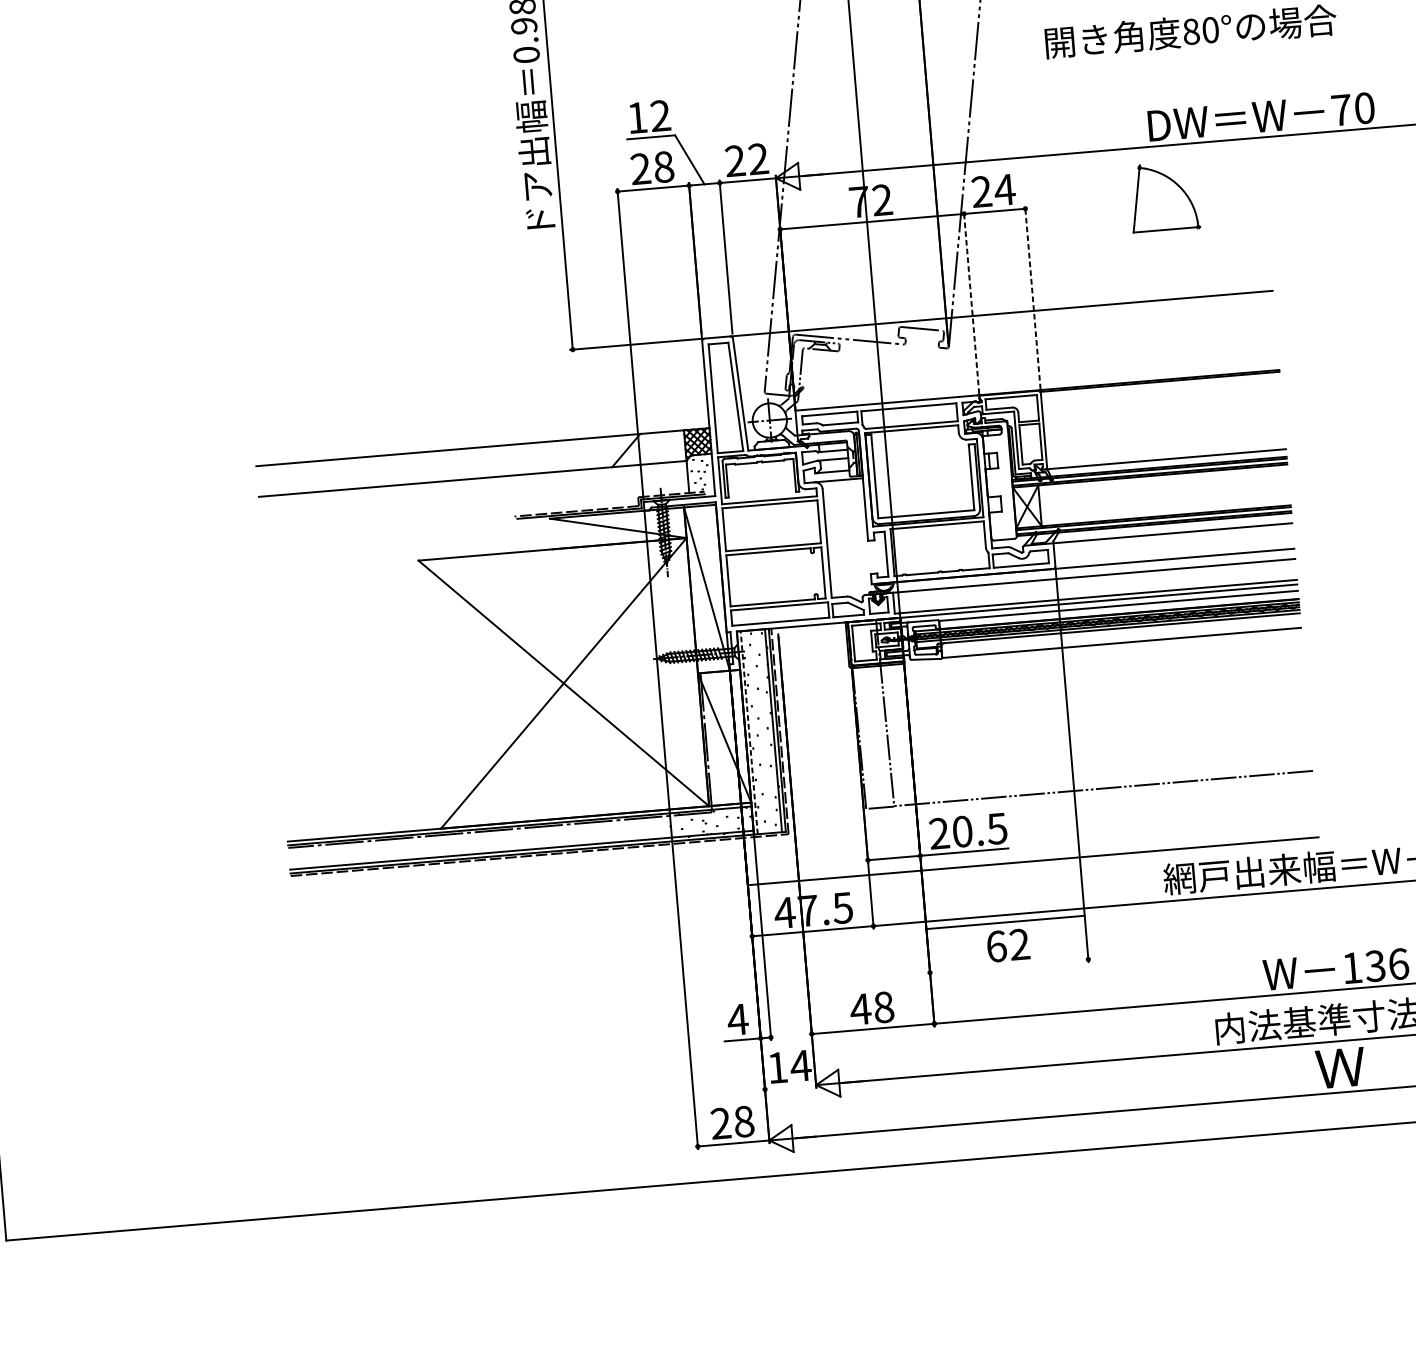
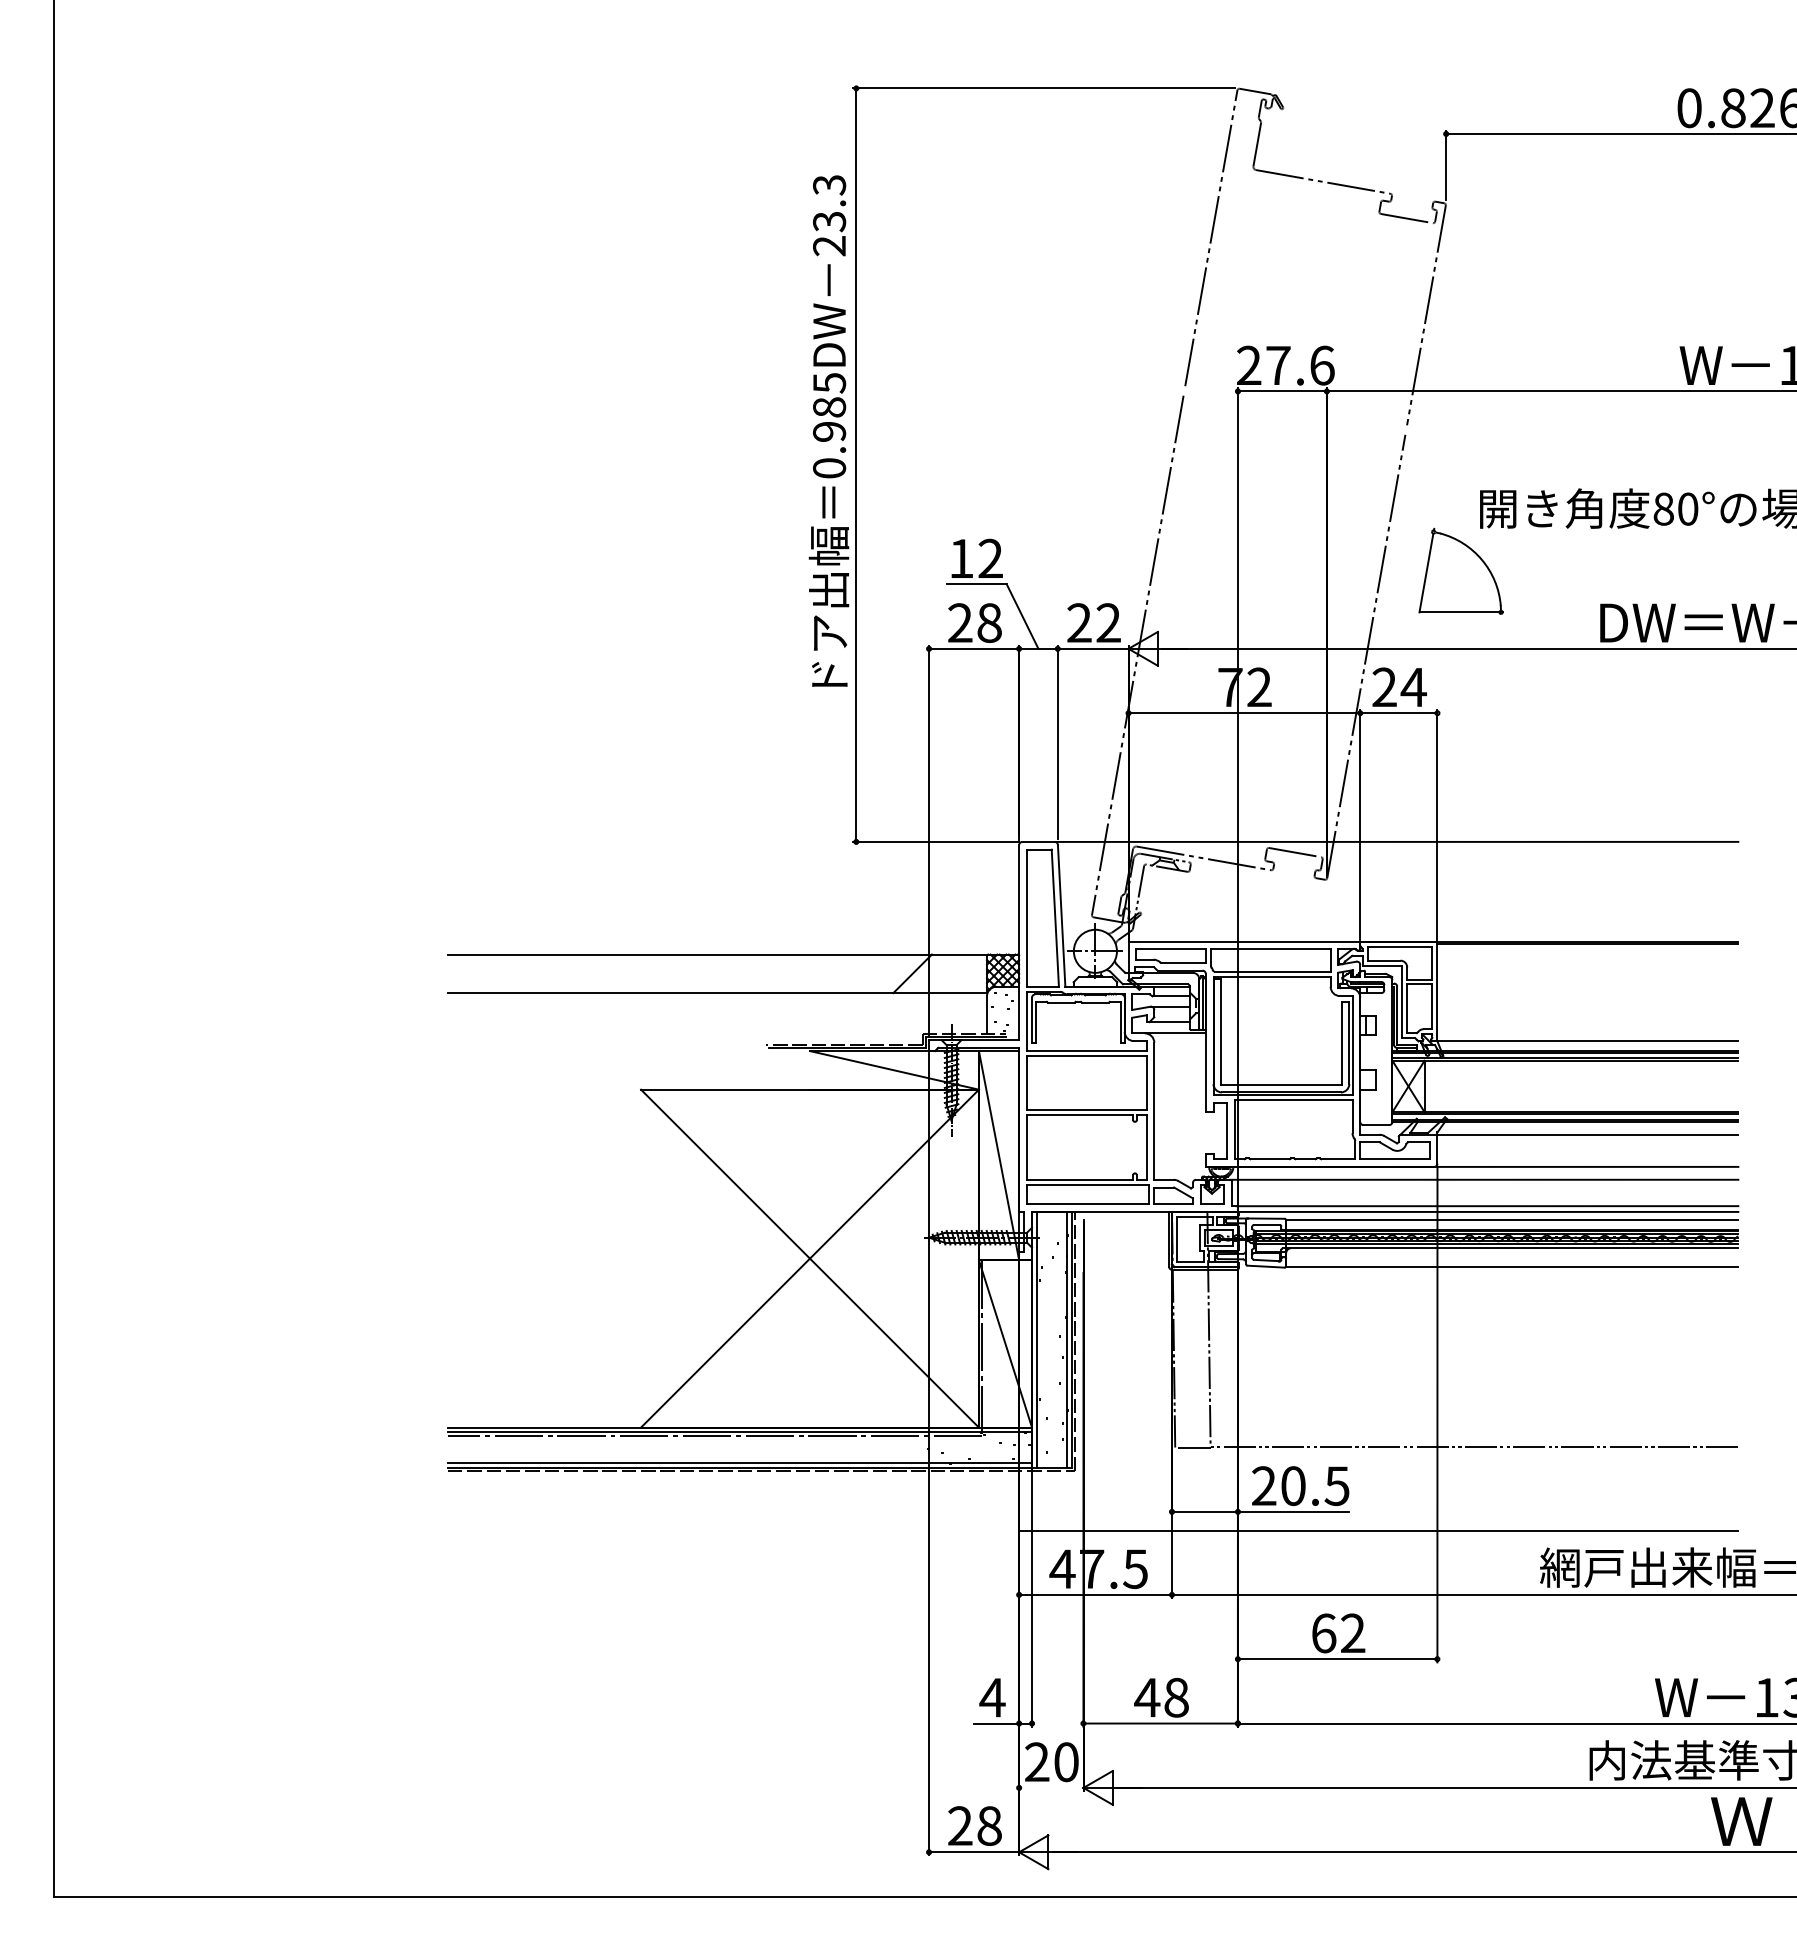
part: (1163, 197) -> (1460, 571), moved
line: (1032, 297) -> (1437, 824), dashed -> solid
line: (971, 302) -> (1360, 824), dashed -> solid
line: (748, 732) -> (1036, 1339), dashed -> solid
line: (1005, 922) -> (1337, 1659), moved
text: (789, 1067) -> (1052, 1762), 14 -> 20

